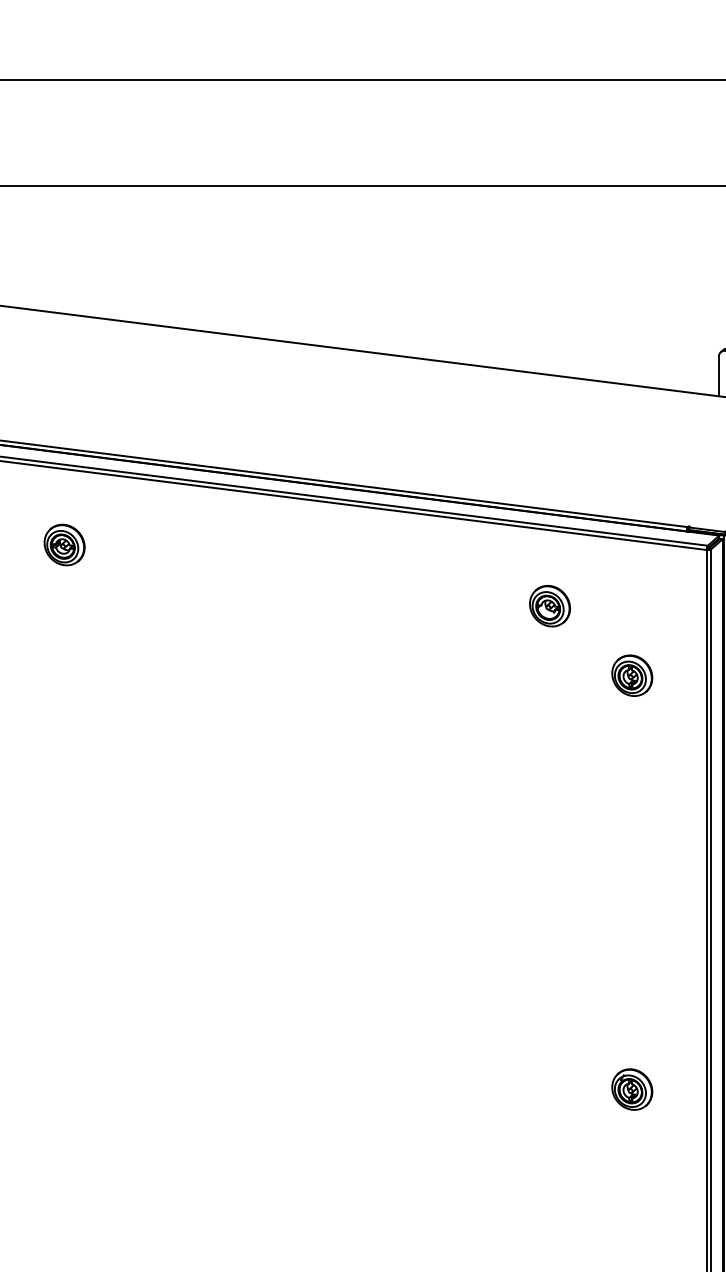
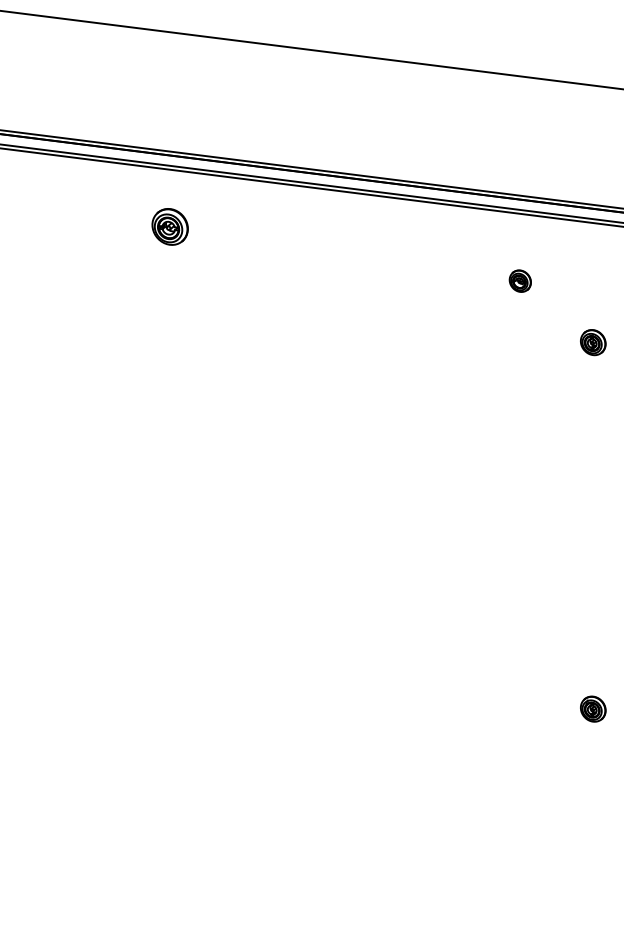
part: (64, 544) -> (170, 226), moved
part: (549, 606) -> (519, 281), size x0.6
part: (632, 675) -> (593, 342), size x0.7
part: (632, 1089) -> (593, 709), size x0.7

